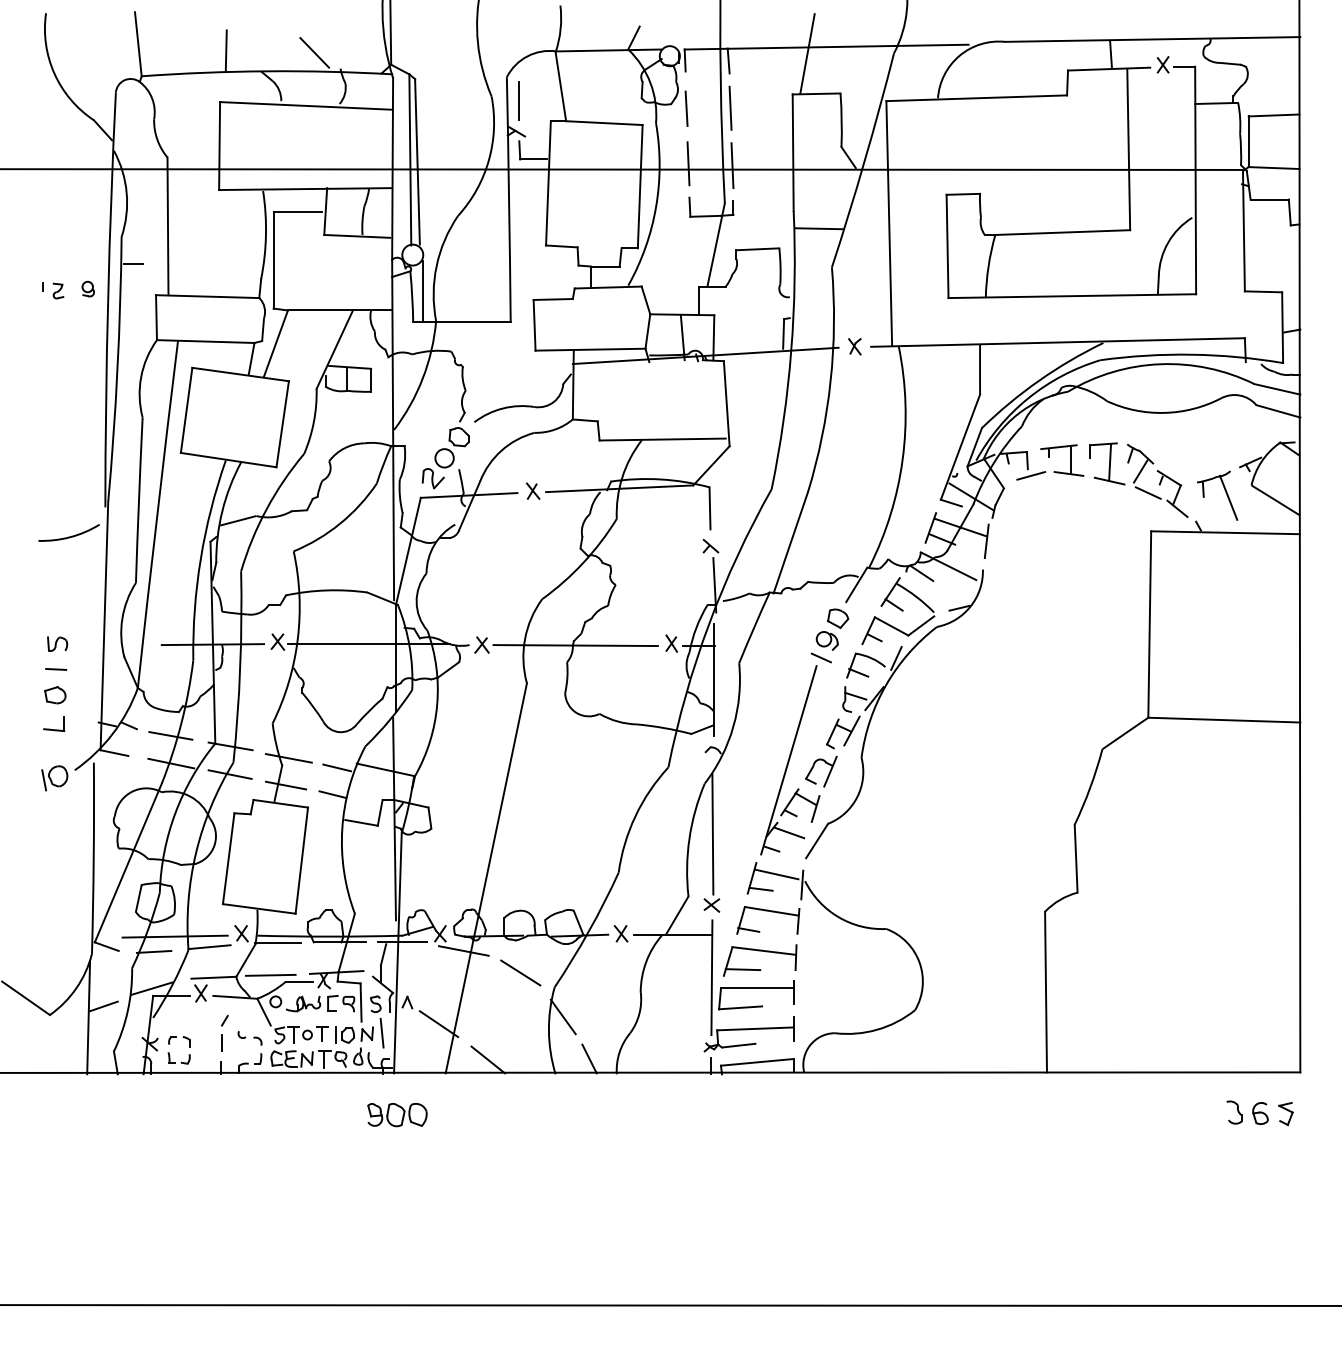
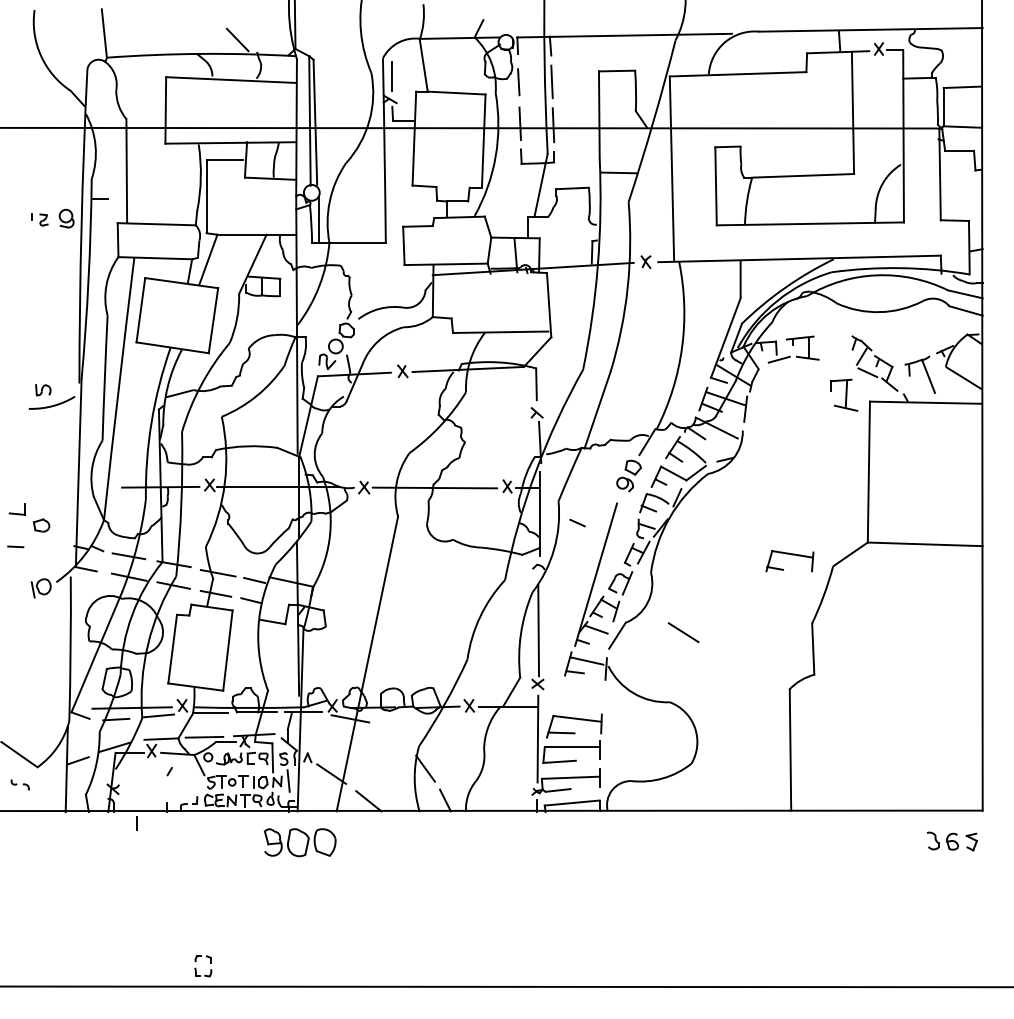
line: (225, 50) -> (170, 38), removed
line: (807, 53) -> (610, 40), removed
part: (87, 288) -> (65, 218), size x1.6
part: (1107, 463) -> (844, 394), moved
part: (57, 643) -> (43, 389), moved
line: (820, 657) -> (576, 522), moved
line: (56, 669) -> (16, 546), moved
part: (54, 723) -> (17, 509), moved
part: (771, 912) -> (792, 555), moved
line: (520, 972) -> (683, 632), moved
part: (249, 1038) -> (19, 785), moved
line: (221, 1042) -> (136, 822), moved
part: (169, 1052) -> (195, 967), moved
part: (397, 1115) -> (300, 843), size x1.6

